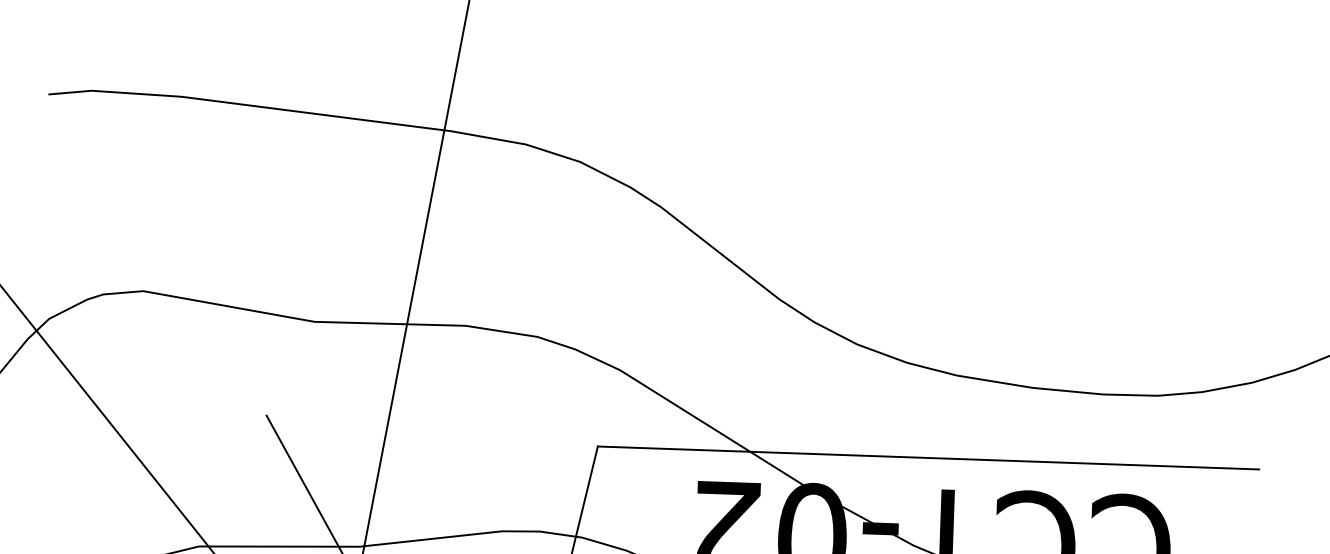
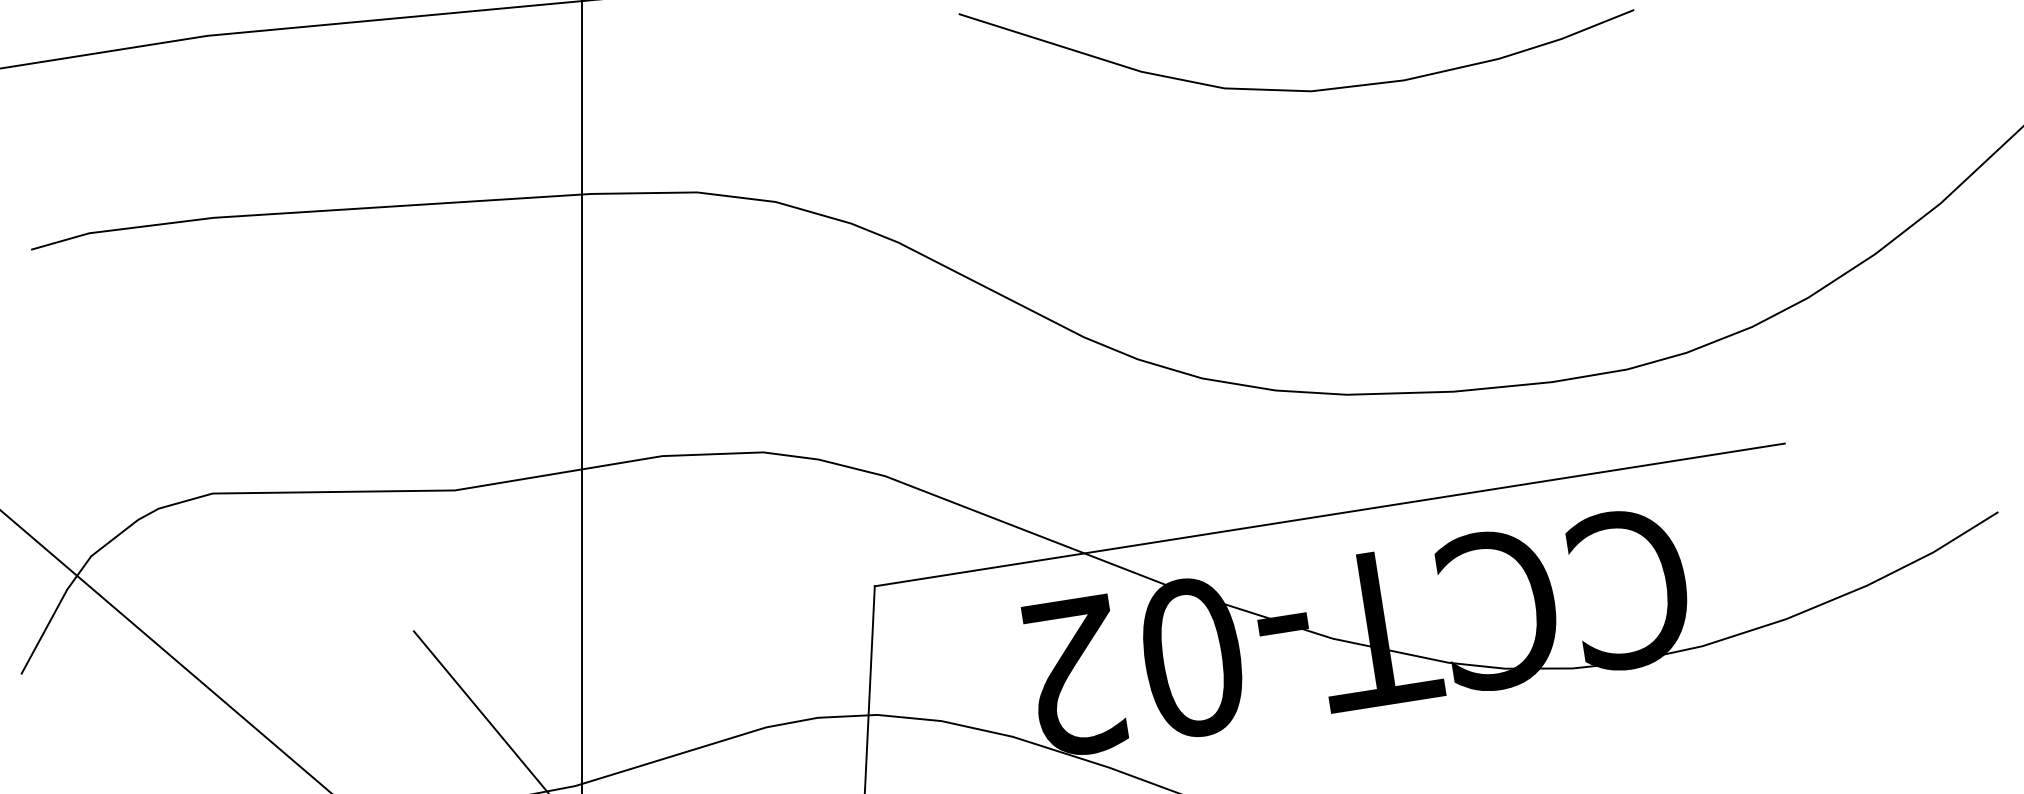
curve: (962, 153) -> (1296, 89), added

